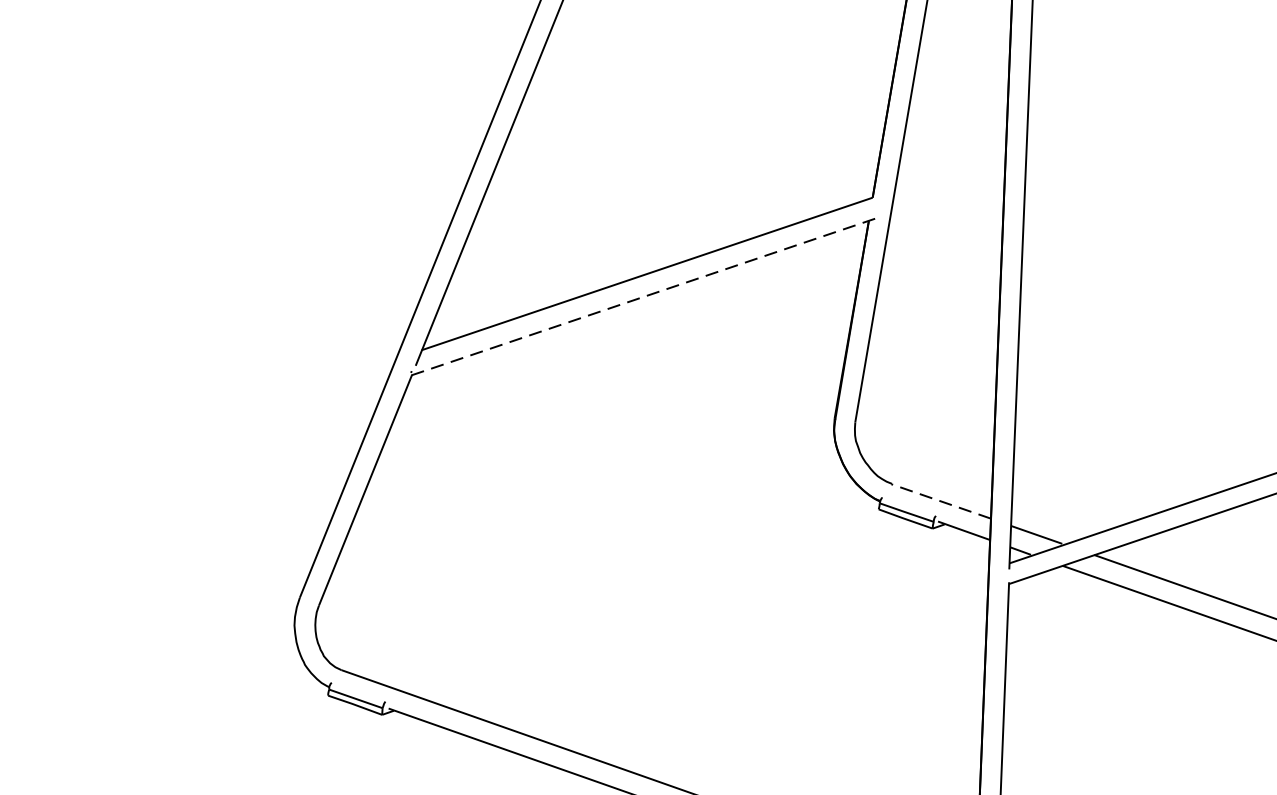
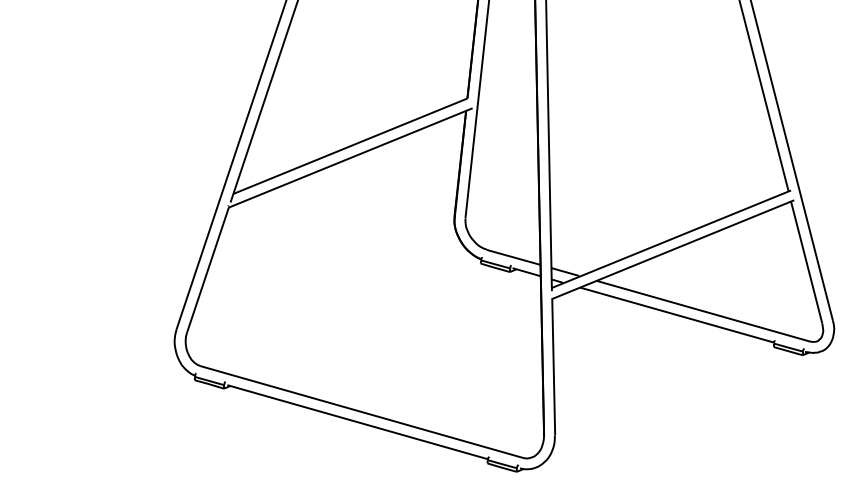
line: (646, 295) -> (350, 157), dashed -> solid
line: (940, 501) -> (513, 257), dashed -> solid

